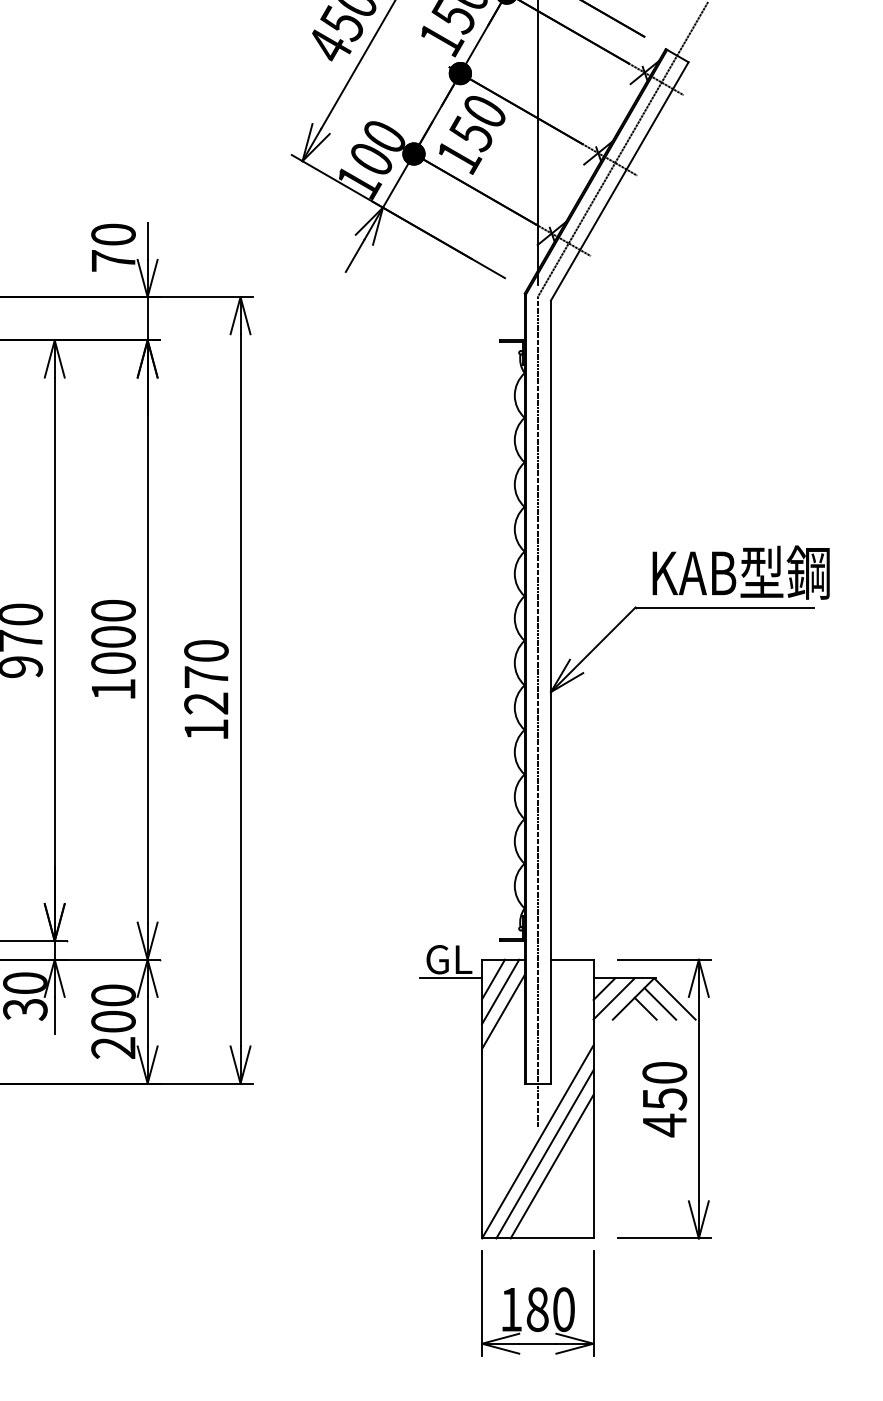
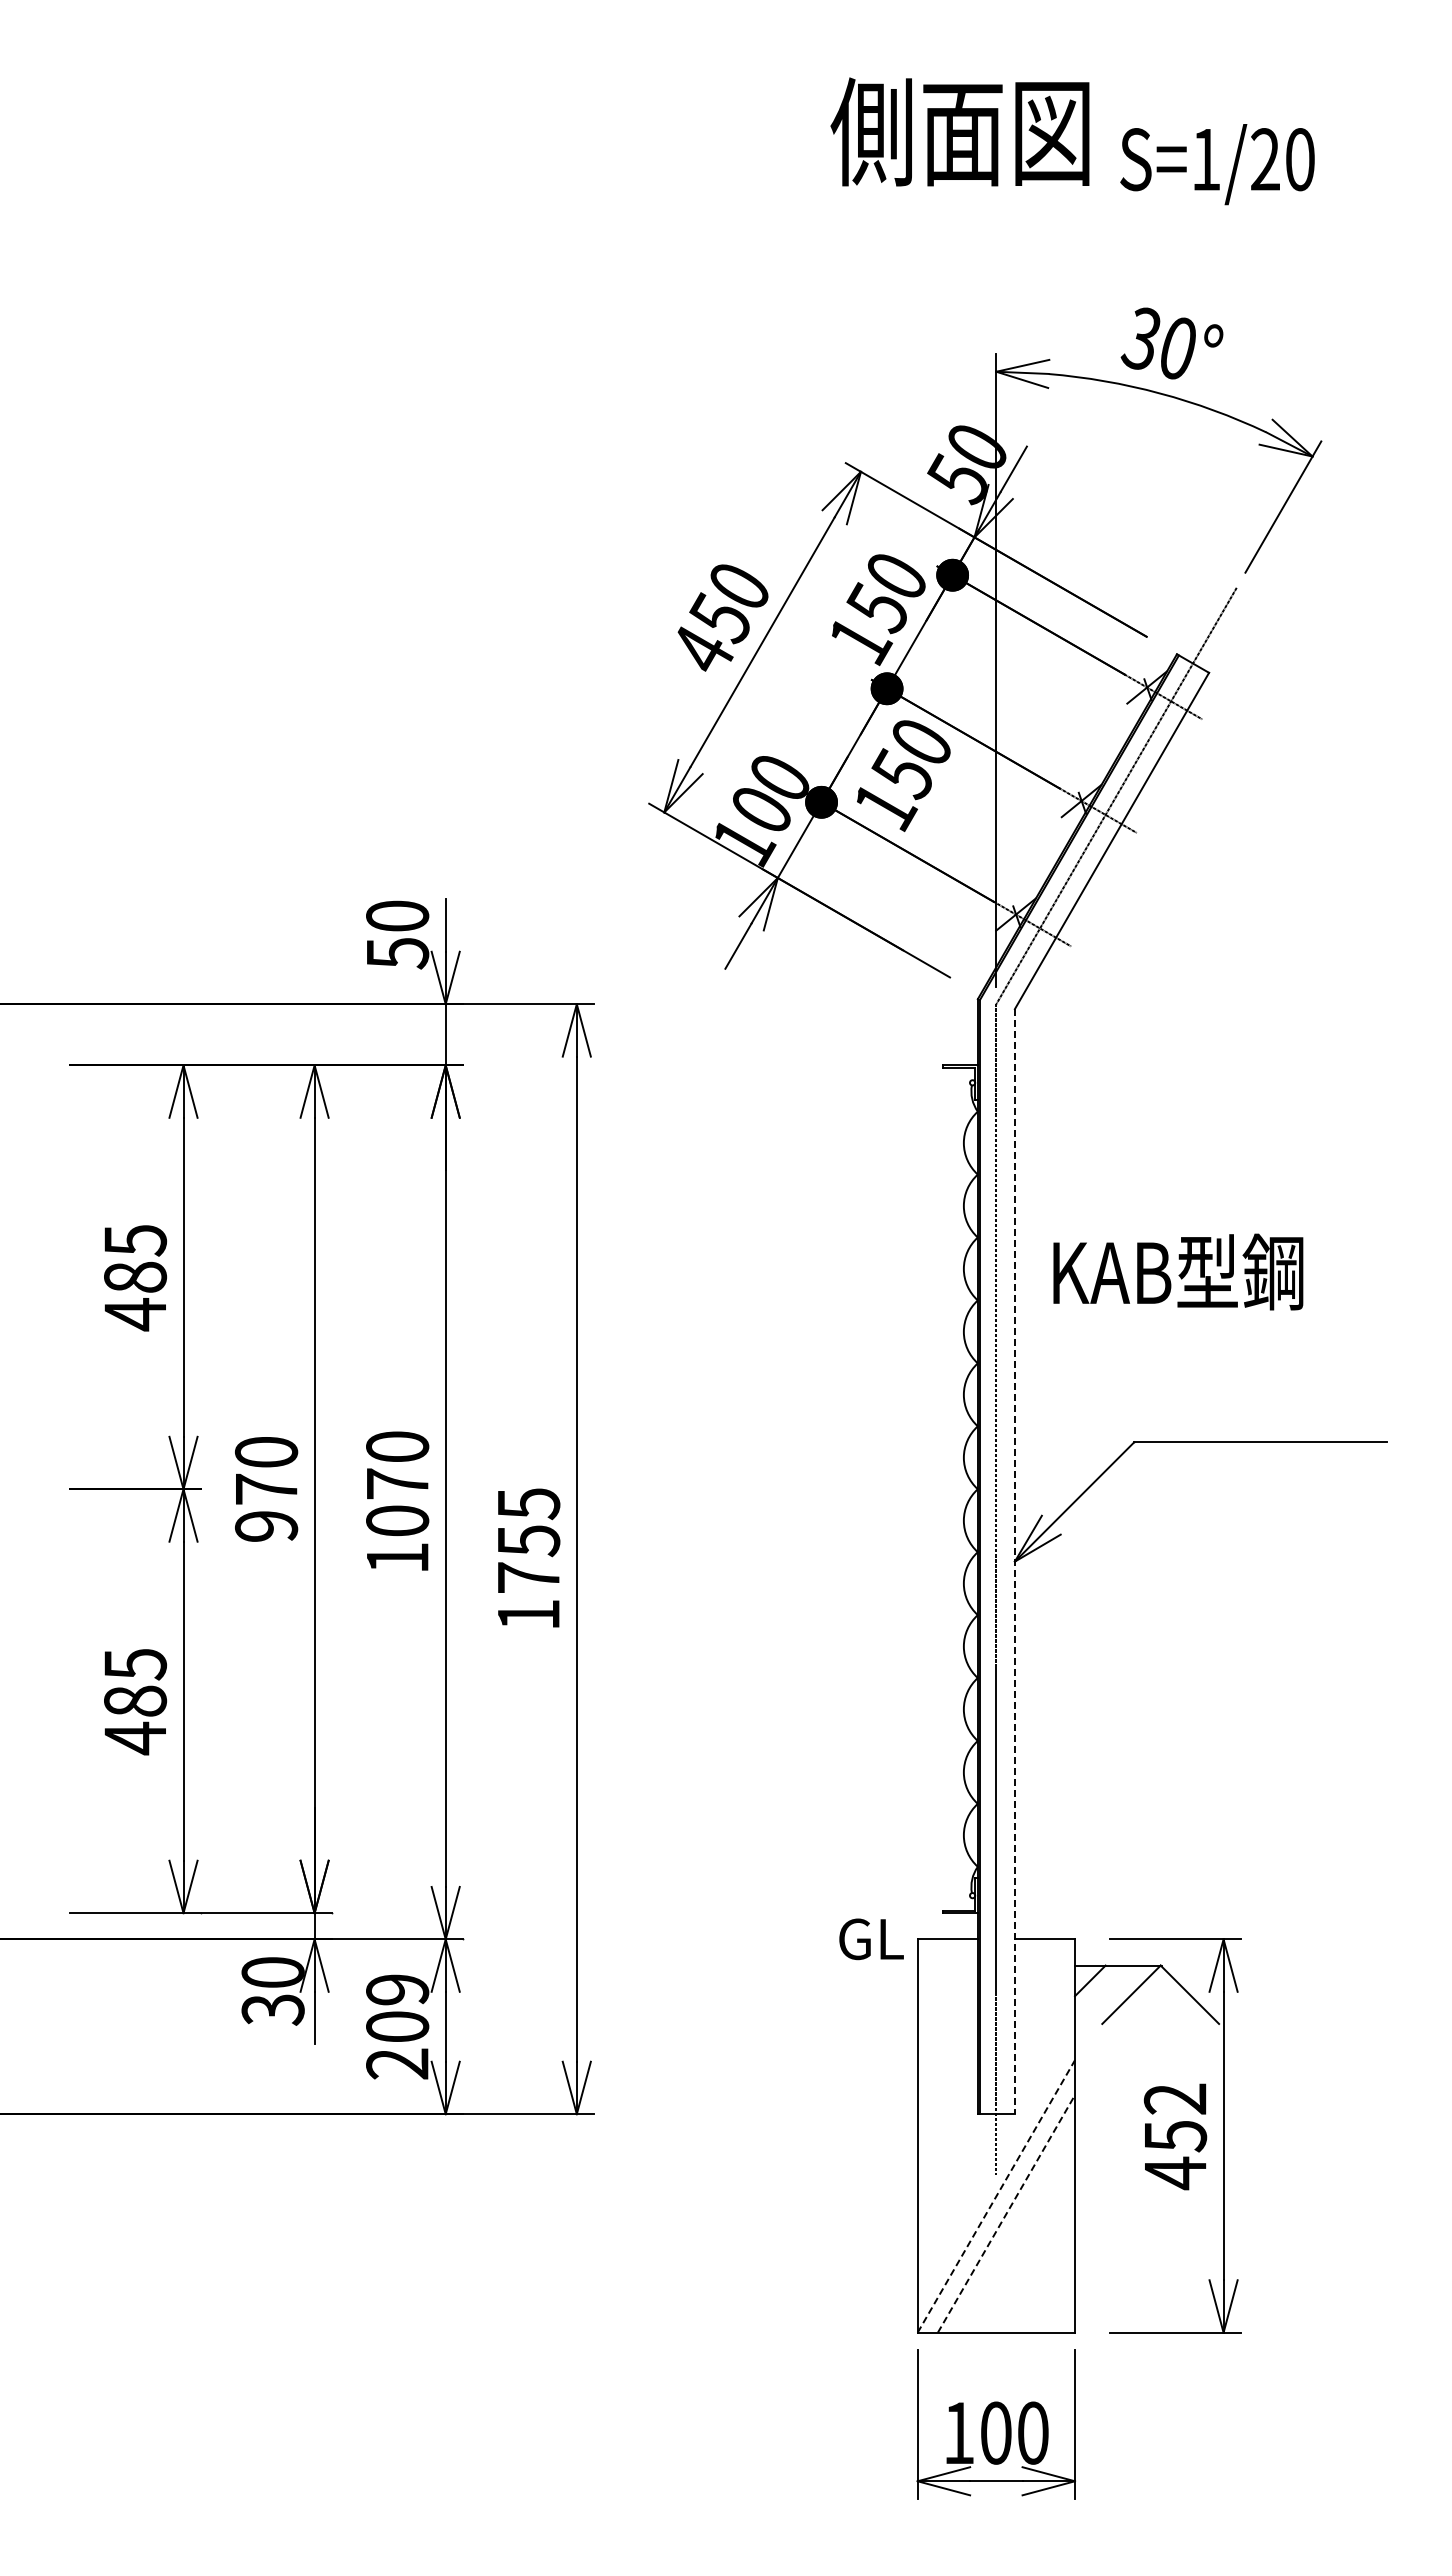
text: (114, 261) -> (398, 953), 70 -> 50
text: (741, 572) -> (1178, 1271), moved
text: (113, 636) -> (397, 1483), 1000 -> 1070
text: (206, 677) -> (528, 1540), 1270 -> 1755
line: (550, 691) -> (1014, 1561), solid -> dashed
line: (450, 978) -> (873, 1965), removed
line: (493, 979) -> (933, 1967), removed
line: (500, 991) -> (943, 1984), removed
text: (113, 995) -> (397, 1989), 200 -> 209
line: (614, 998) -> (1104, 1994), removed
line: (659, 1003) -> (1168, 2001), removed
line: (645, 1008) -> (1148, 2008), removed
line: (503, 1011) -> (947, 2012), removed
text: (664, 1072) -> (1175, 2098), 450 -> 452
line: (537, 1141) -> (996, 2195), solid -> dashed
line: (545, 1153) -> (1006, 2213), solid -> dashed
line: (552, 1166) -> (1016, 2231), removed
text: (537, 1309) -> (996, 2432), 180 -> 100

